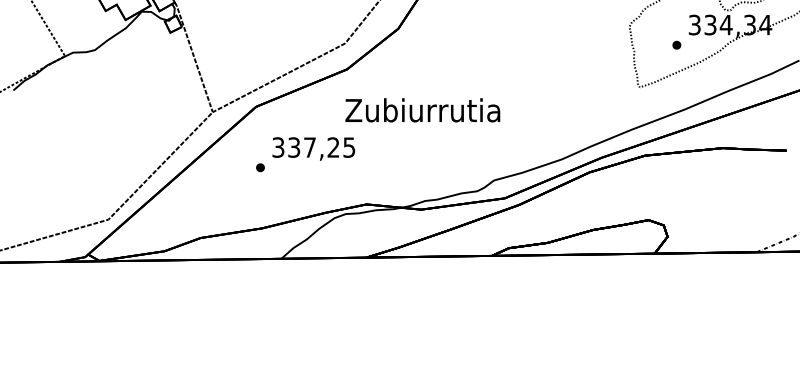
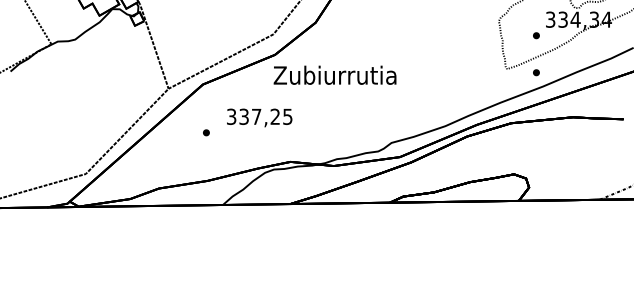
part: (676, 91) -> (536, 72), added
text: (422, 109) -> (334, 74), moved
text: (313, 148) -> (259, 117), moved

